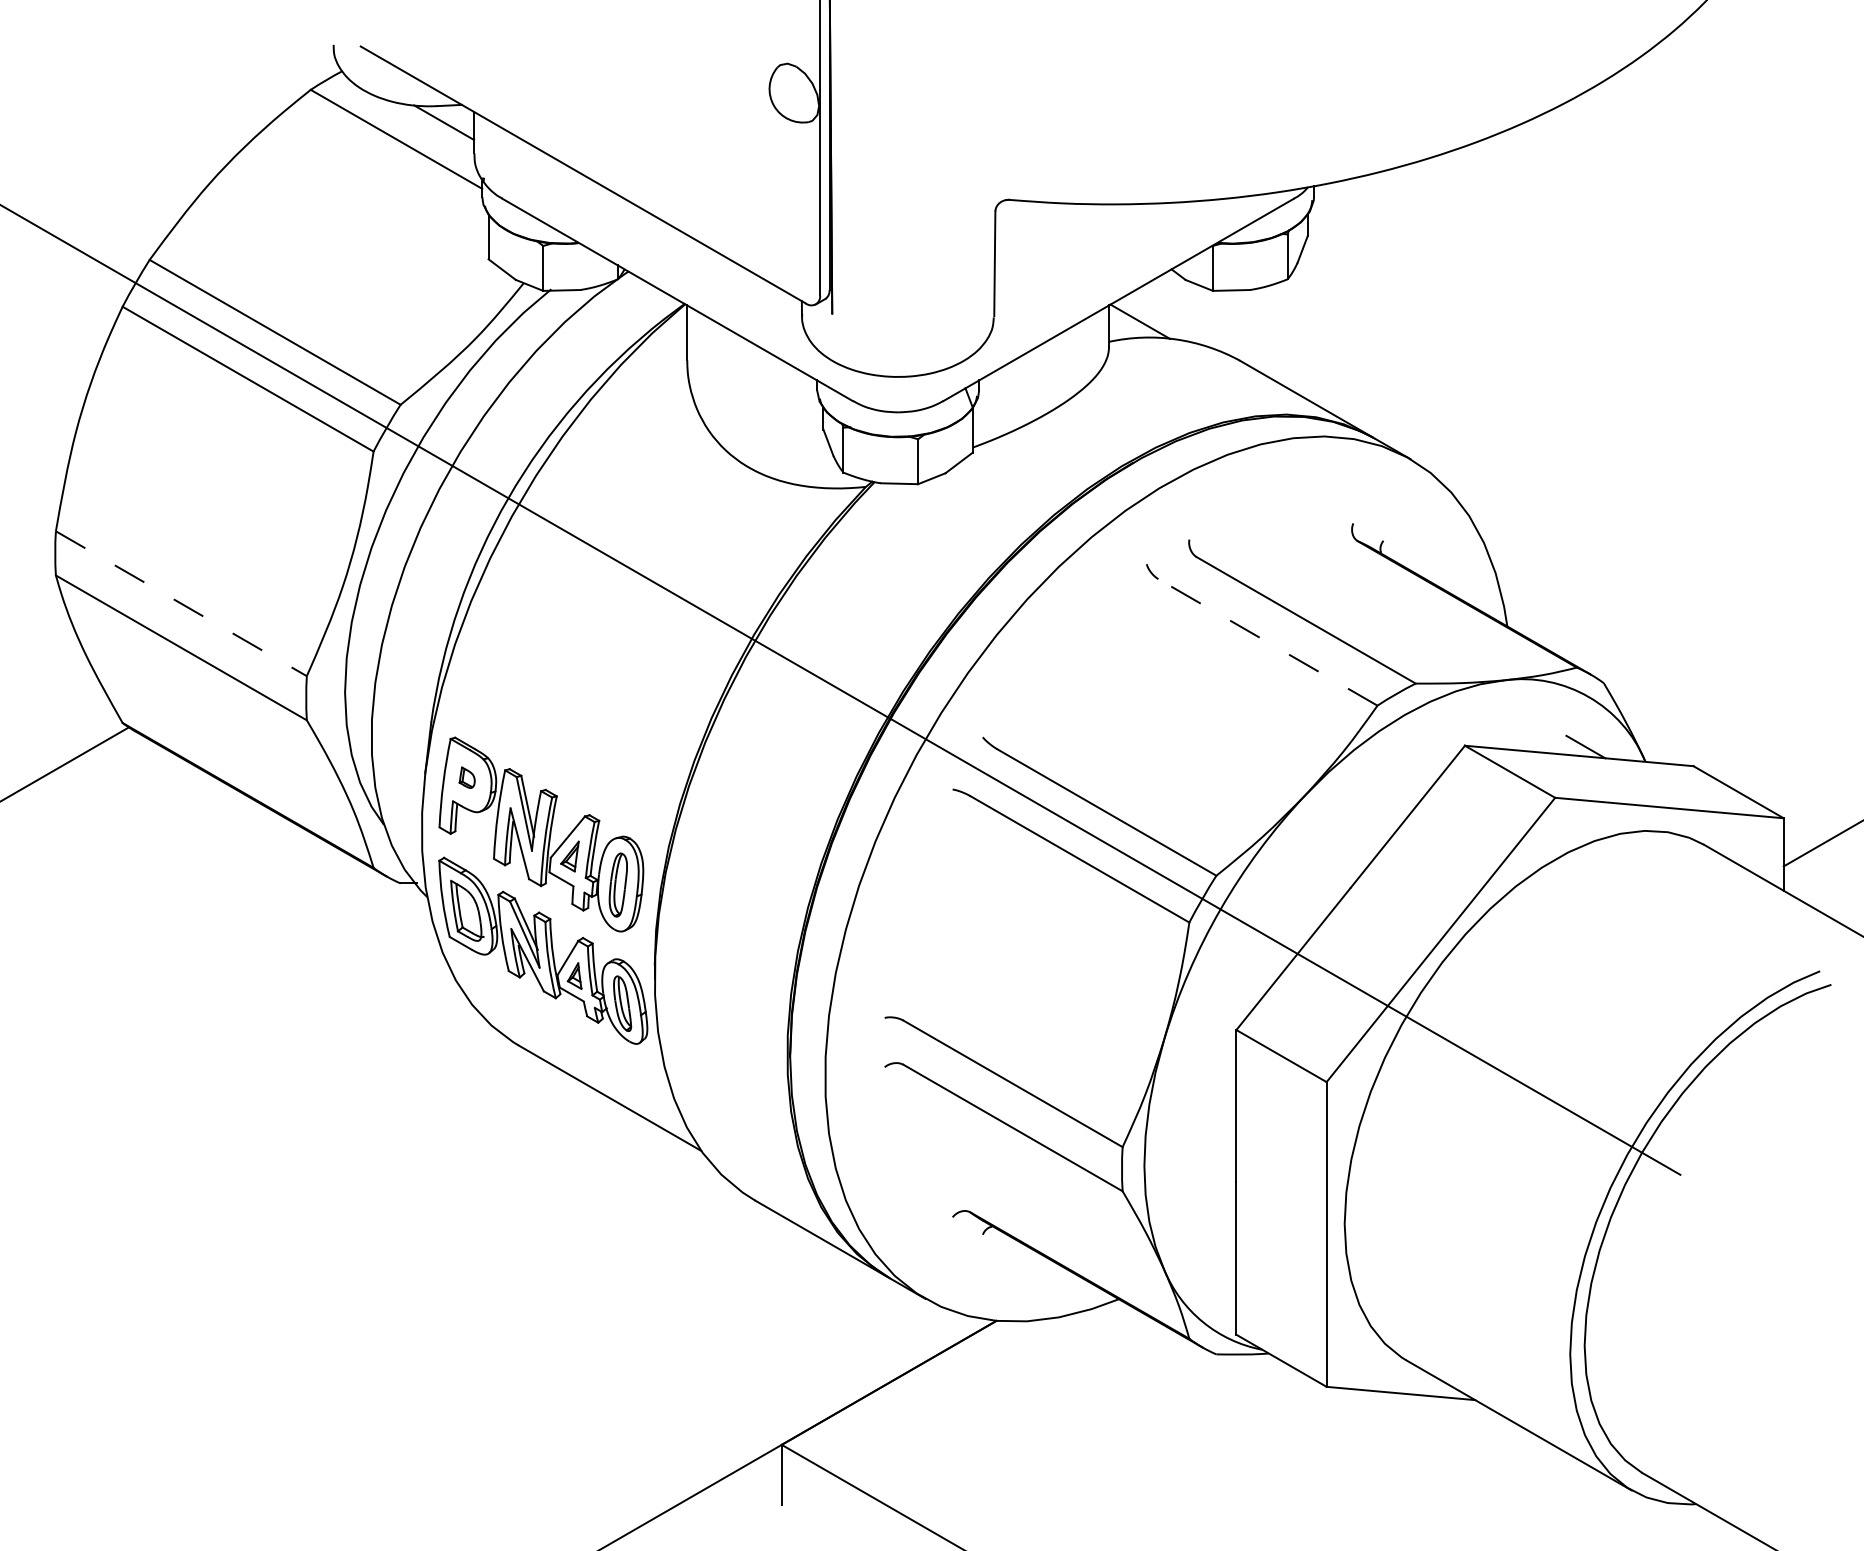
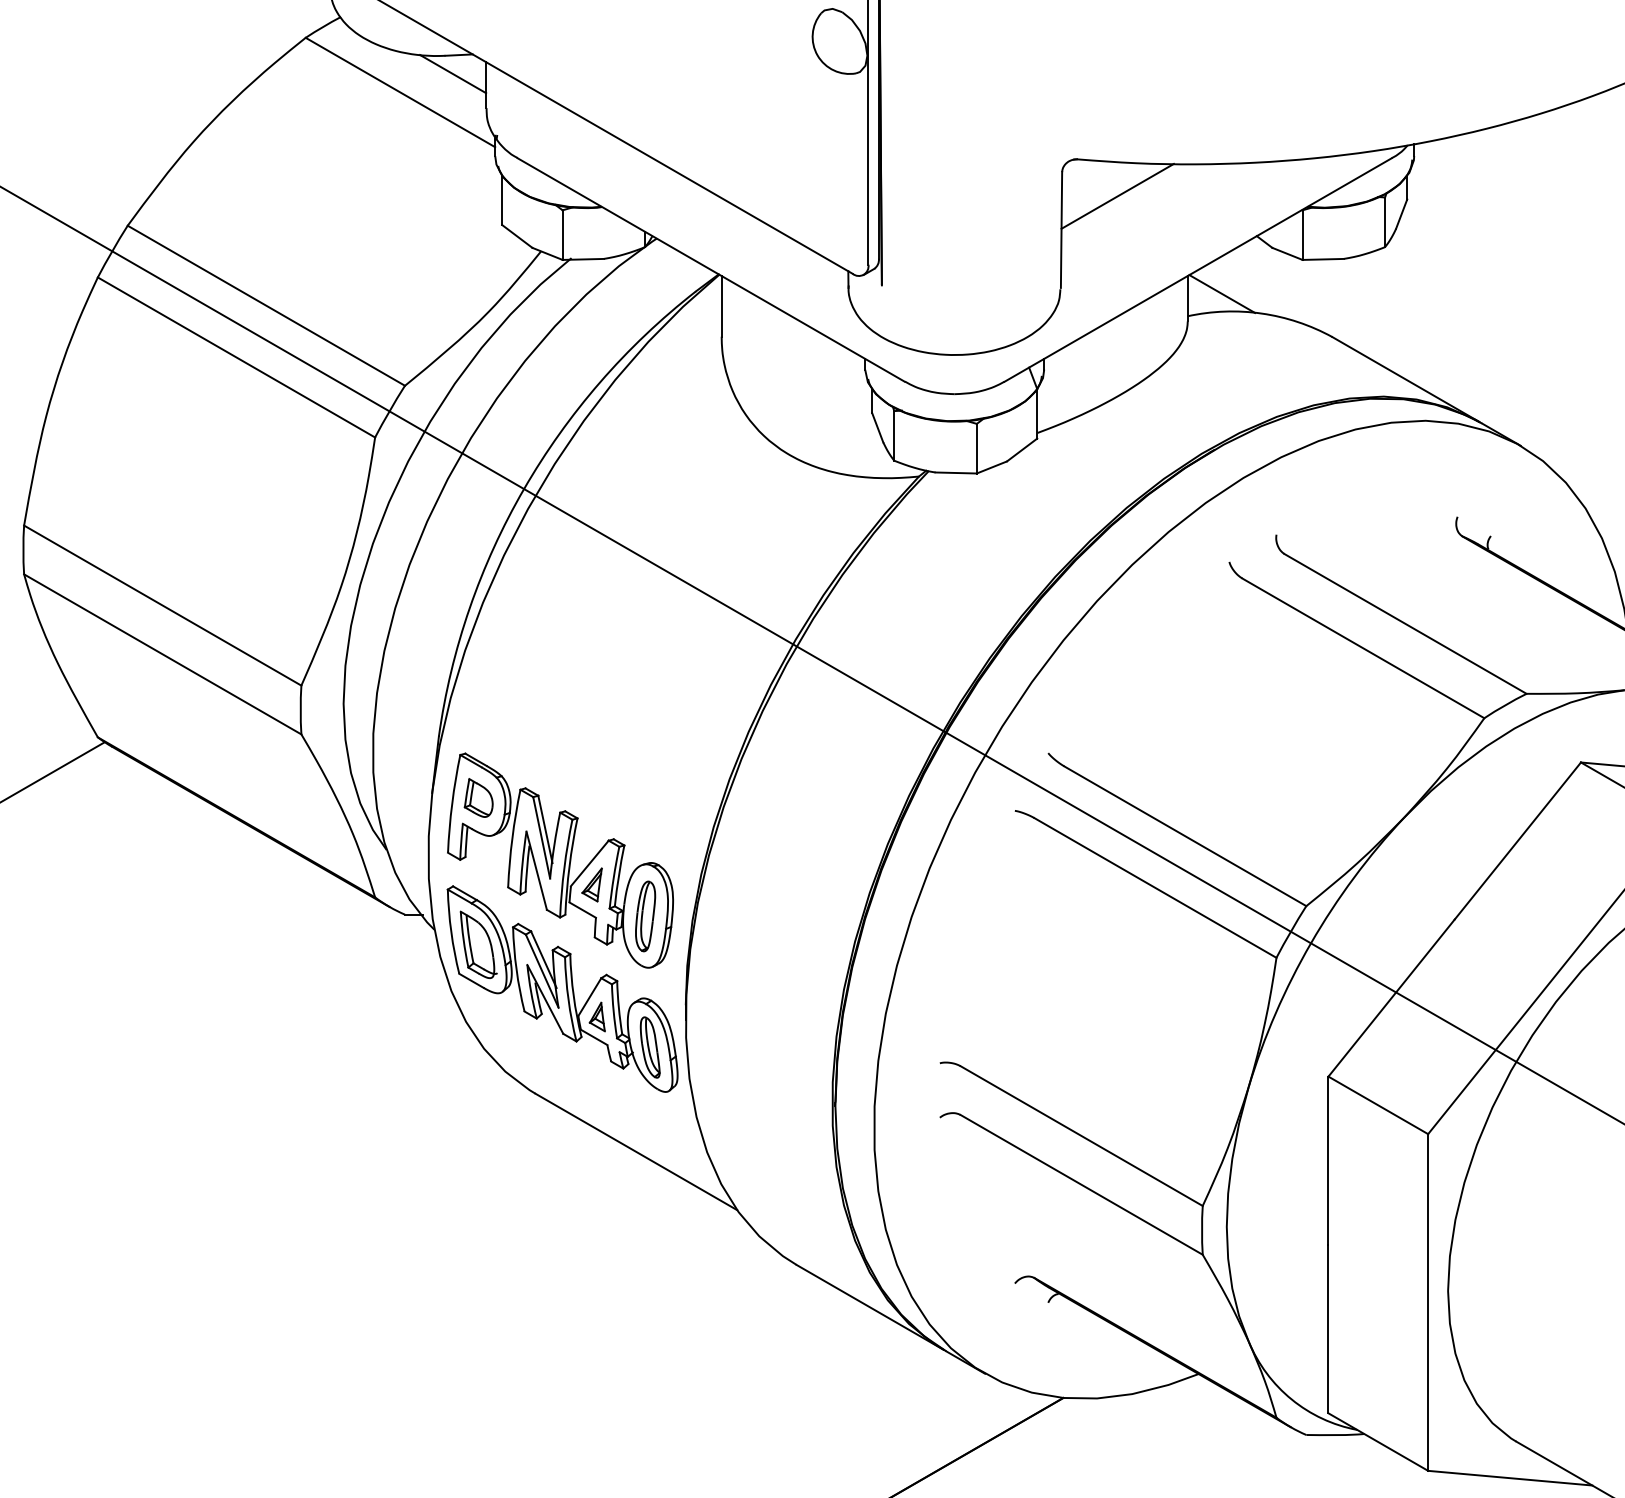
line: (1045, 233) -> (1117, 196), added
line: (181, 603) -> (162, 605), dashed -> solid
line: (1267, 642) -> (1362, 648), dashed -> solid
part: (466, 777) -> (477, 797), size x1.67

